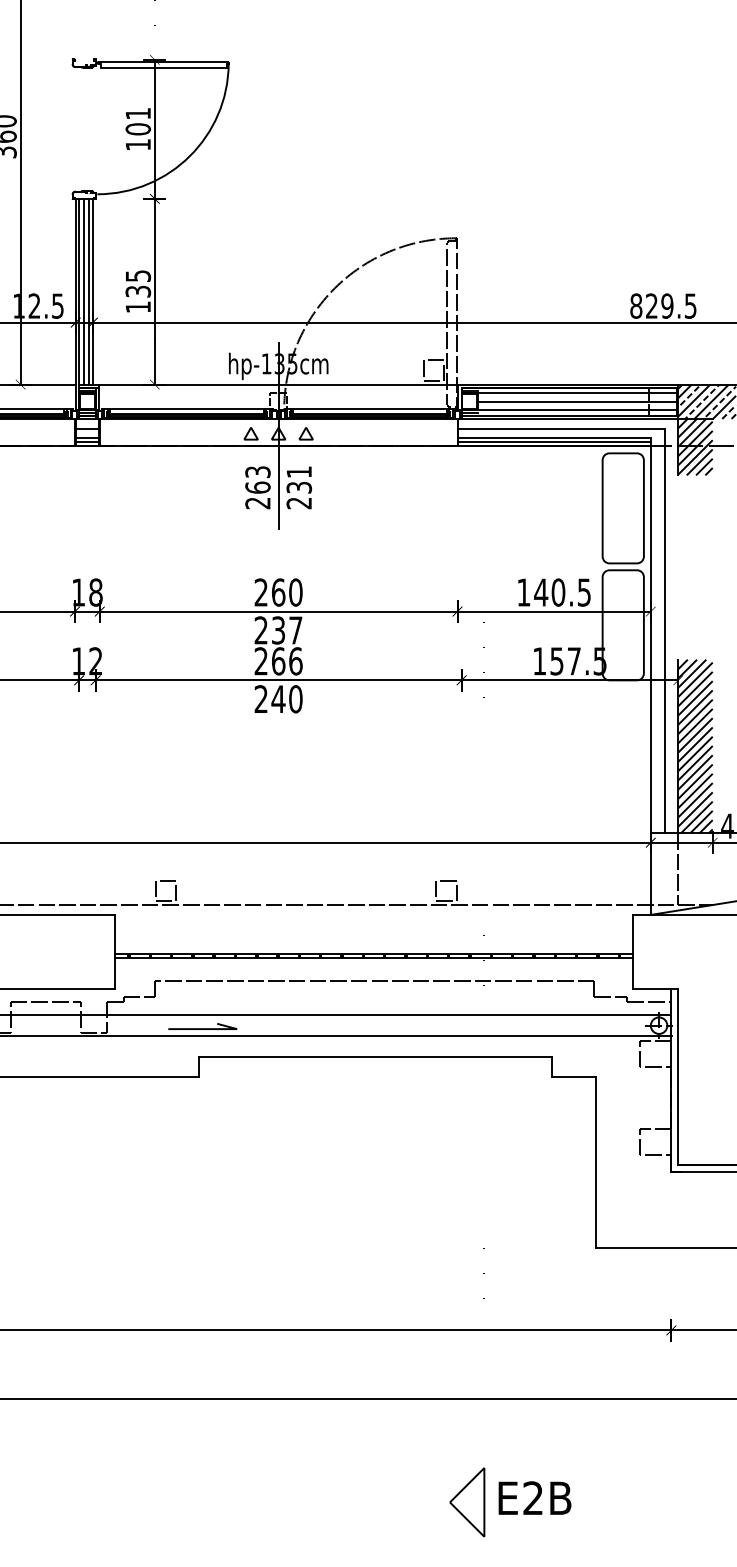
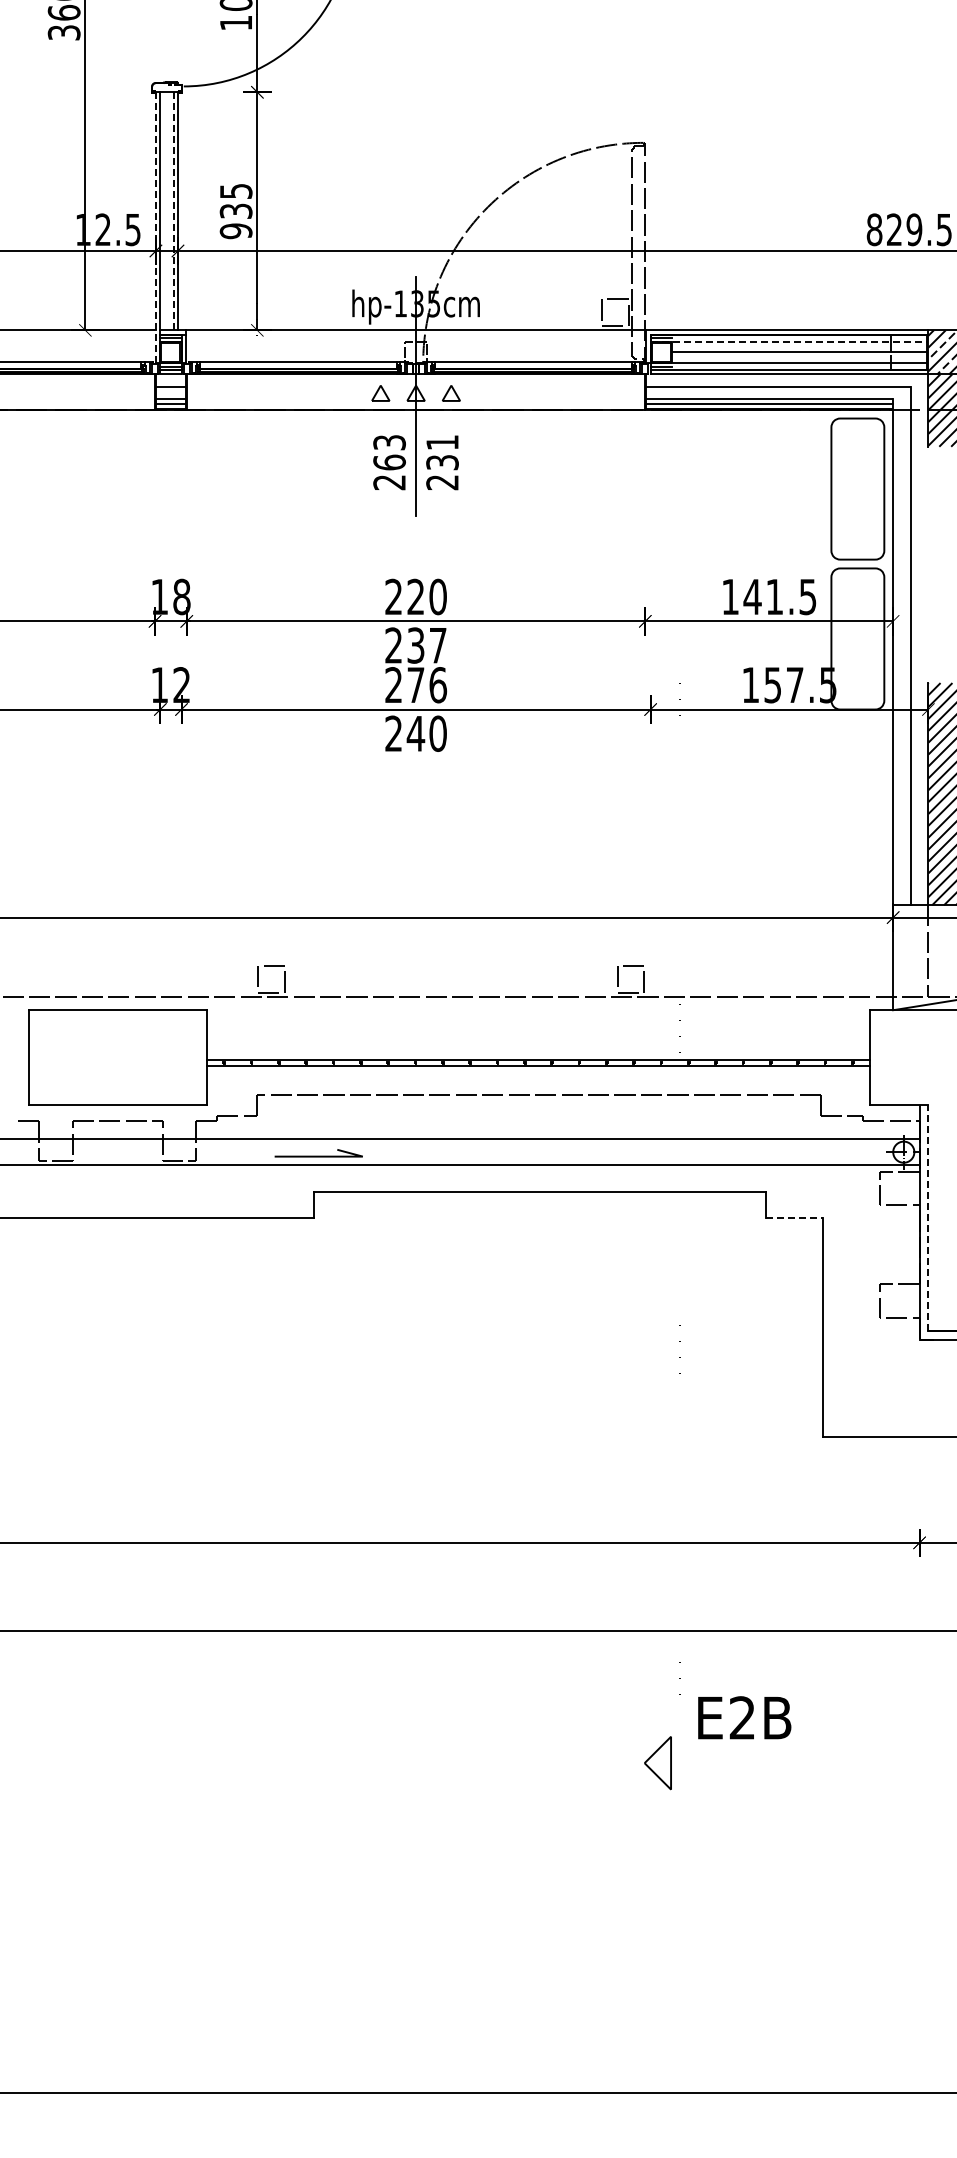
line: (83, 291) -> (166, 211), removed
line: (89, 291) -> (173, 211), solid -> dashed
line: (75, 305) -> (155, 228), solid -> dashed
text: (137, 307) -> (235, 231), 135 -> 935
line: (569, 393) -> (789, 341), solid -> dashed
text: (278, 592) -> (415, 596), 260 -> 220
text: (558, 592) -> (774, 596), 140.5 -> 141.5
text: (278, 661) -> (415, 685), 266 -> 276
line: (678, 1076) -> (928, 1217), solid -> dashed
line: (573, 1077) -> (794, 1218), solid -> dashed
text: (534, 1497) -> (744, 1717), moved
part: (466, 1501) -> (657, 1762), size x0.6

